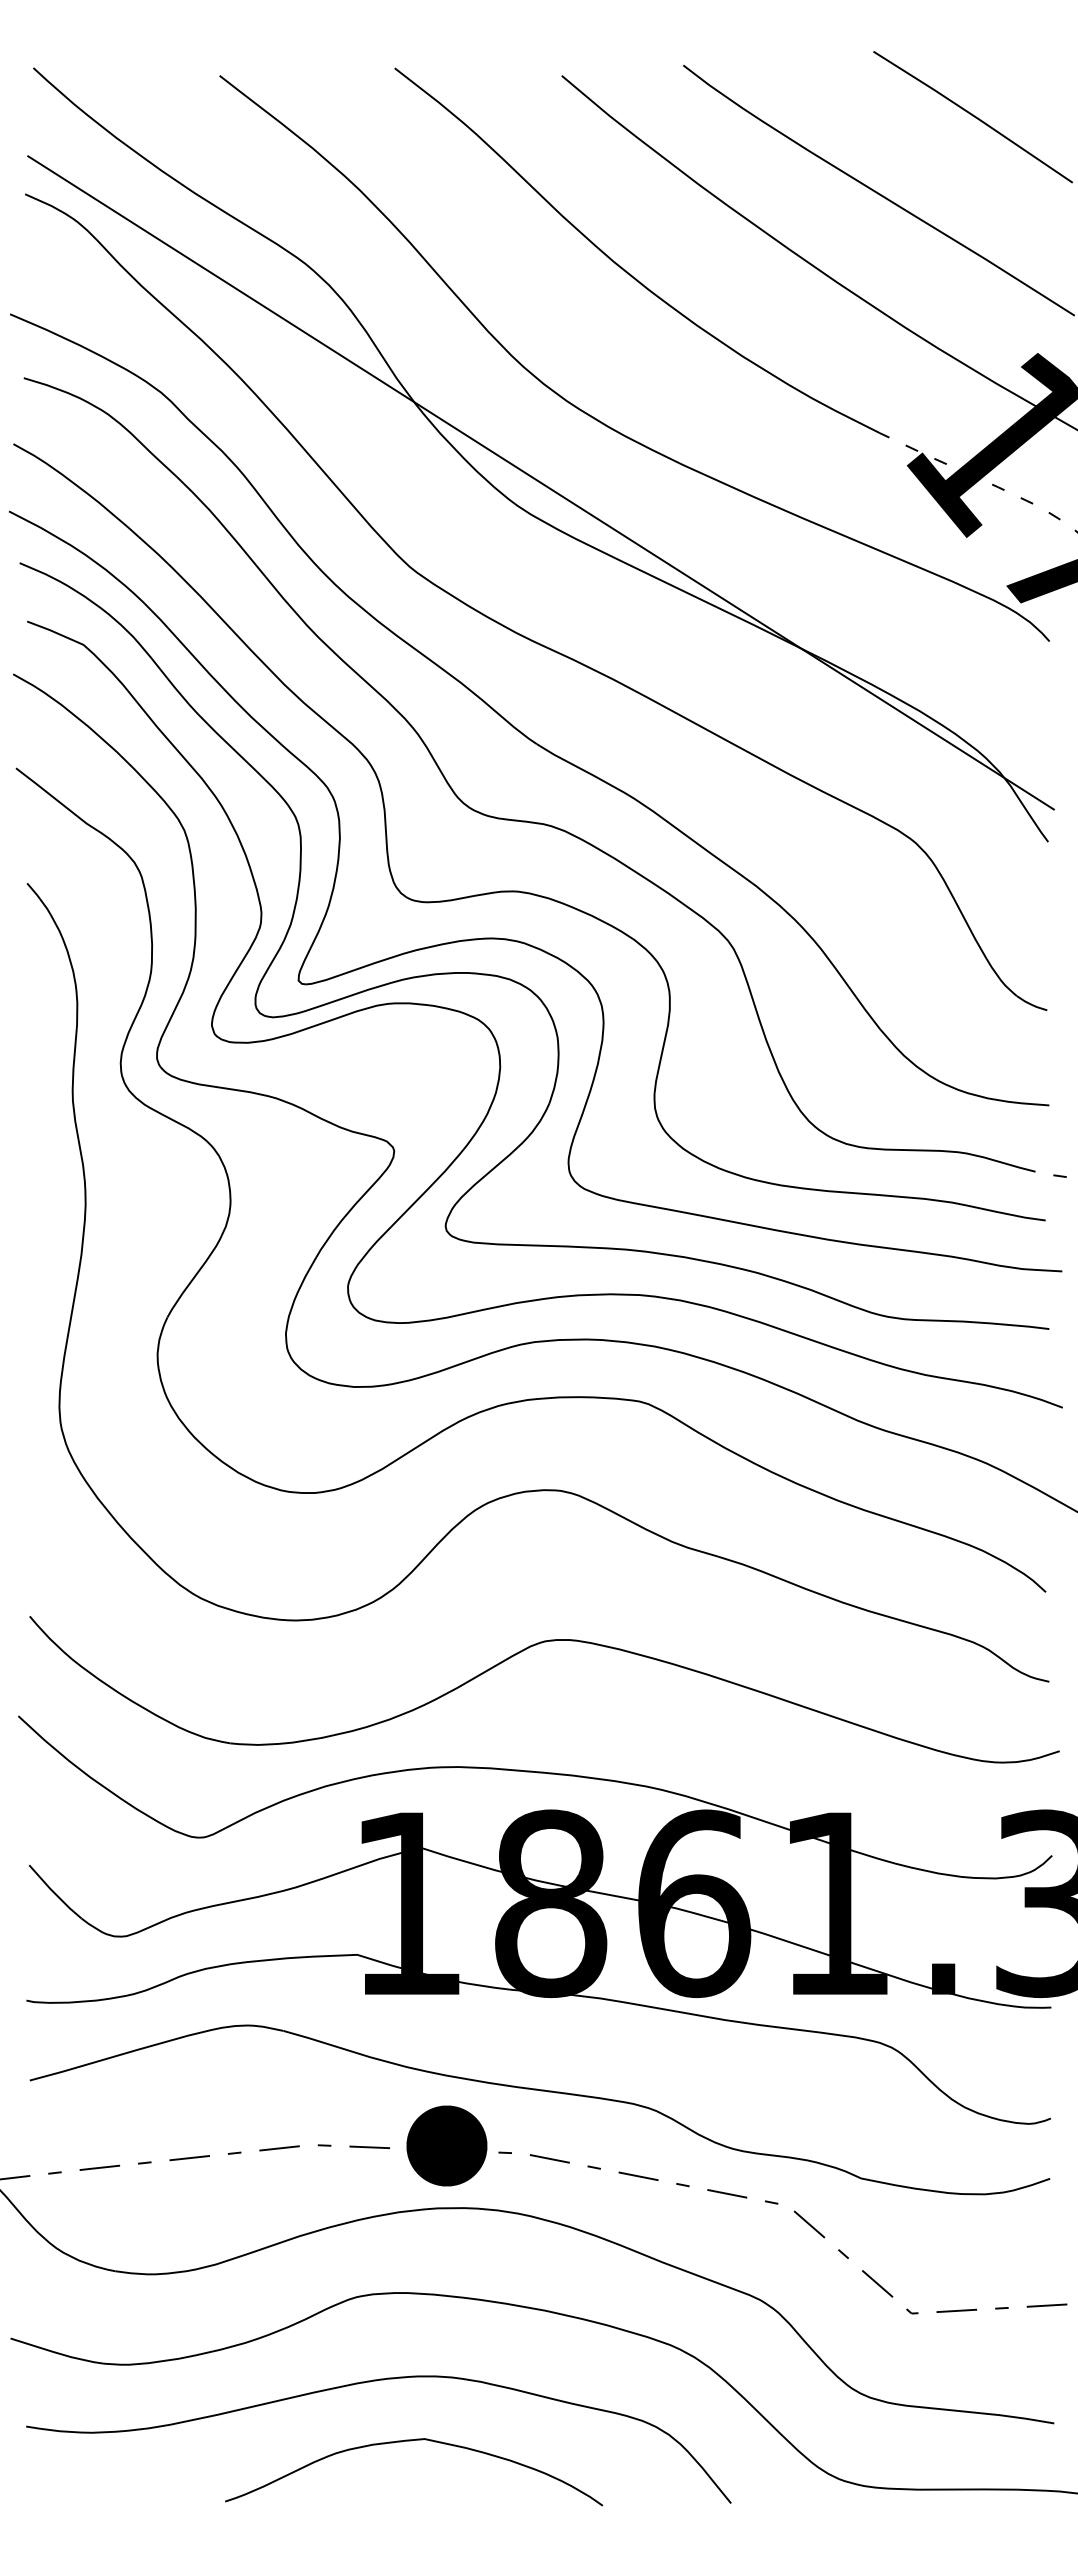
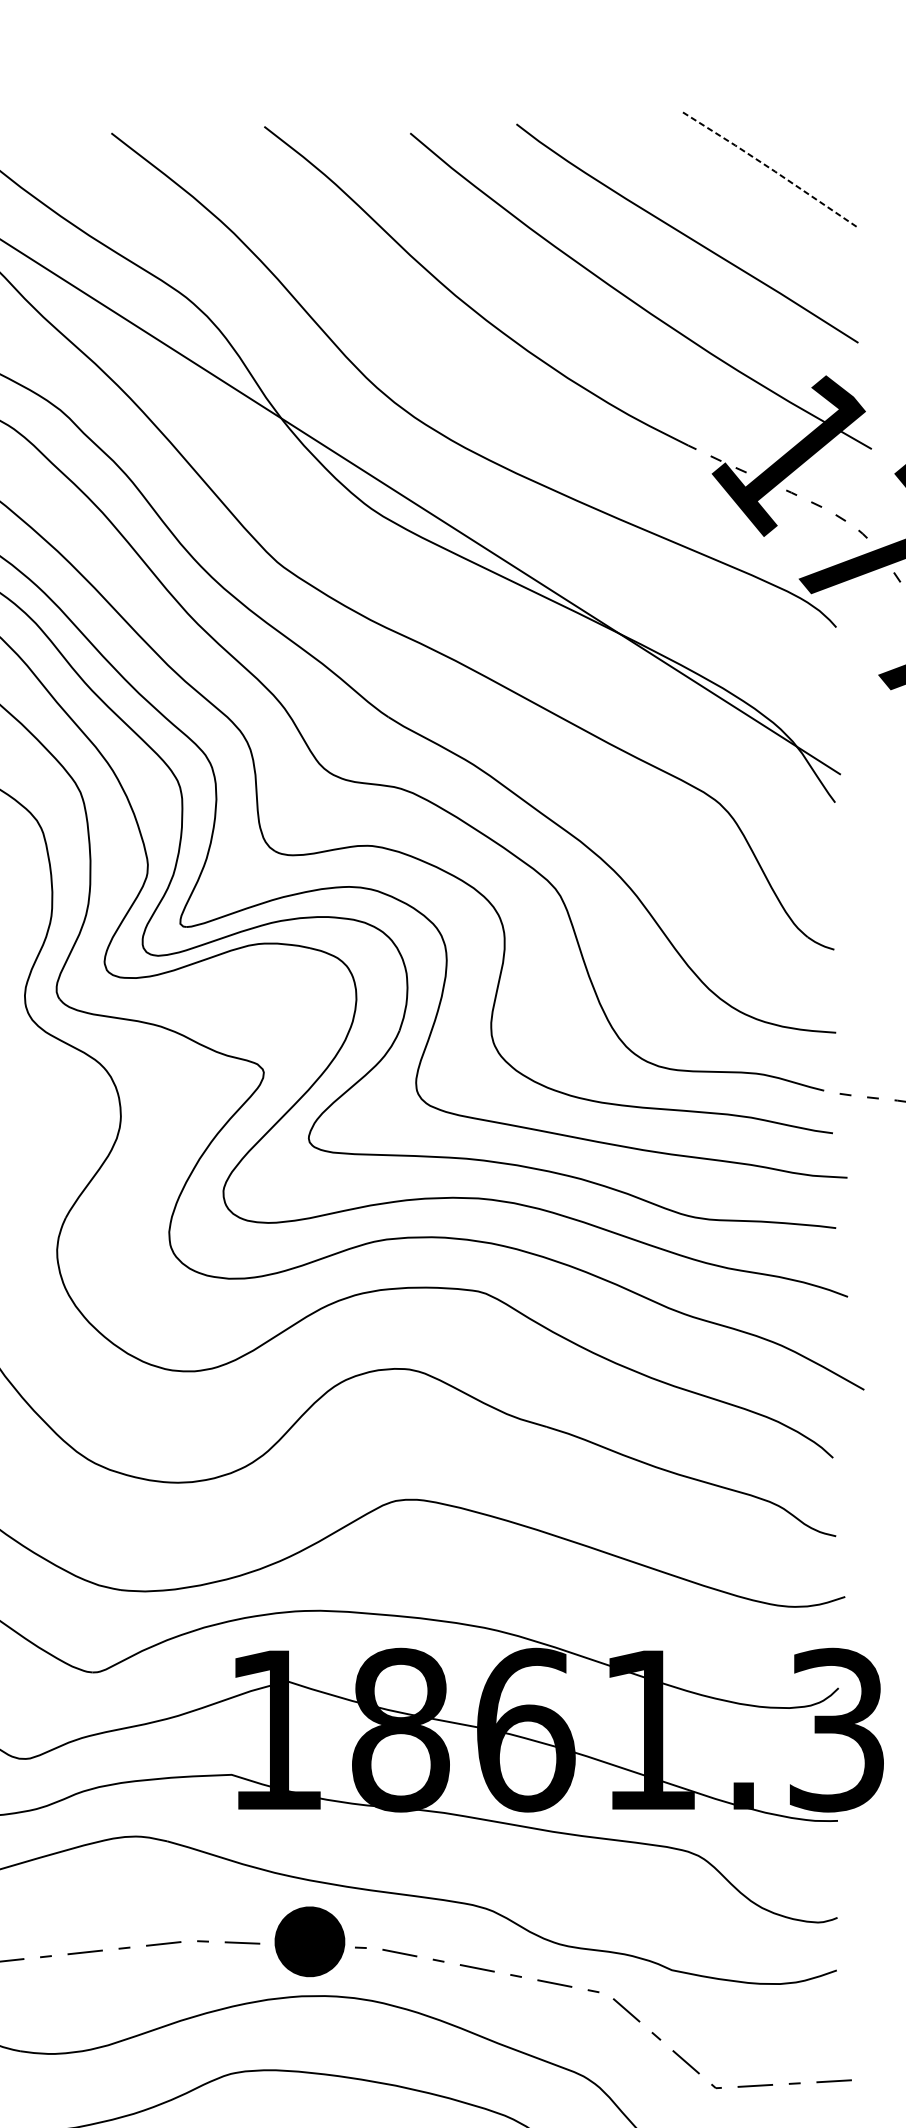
line: (973, 115) -> (769, 167), solid -> dashed

